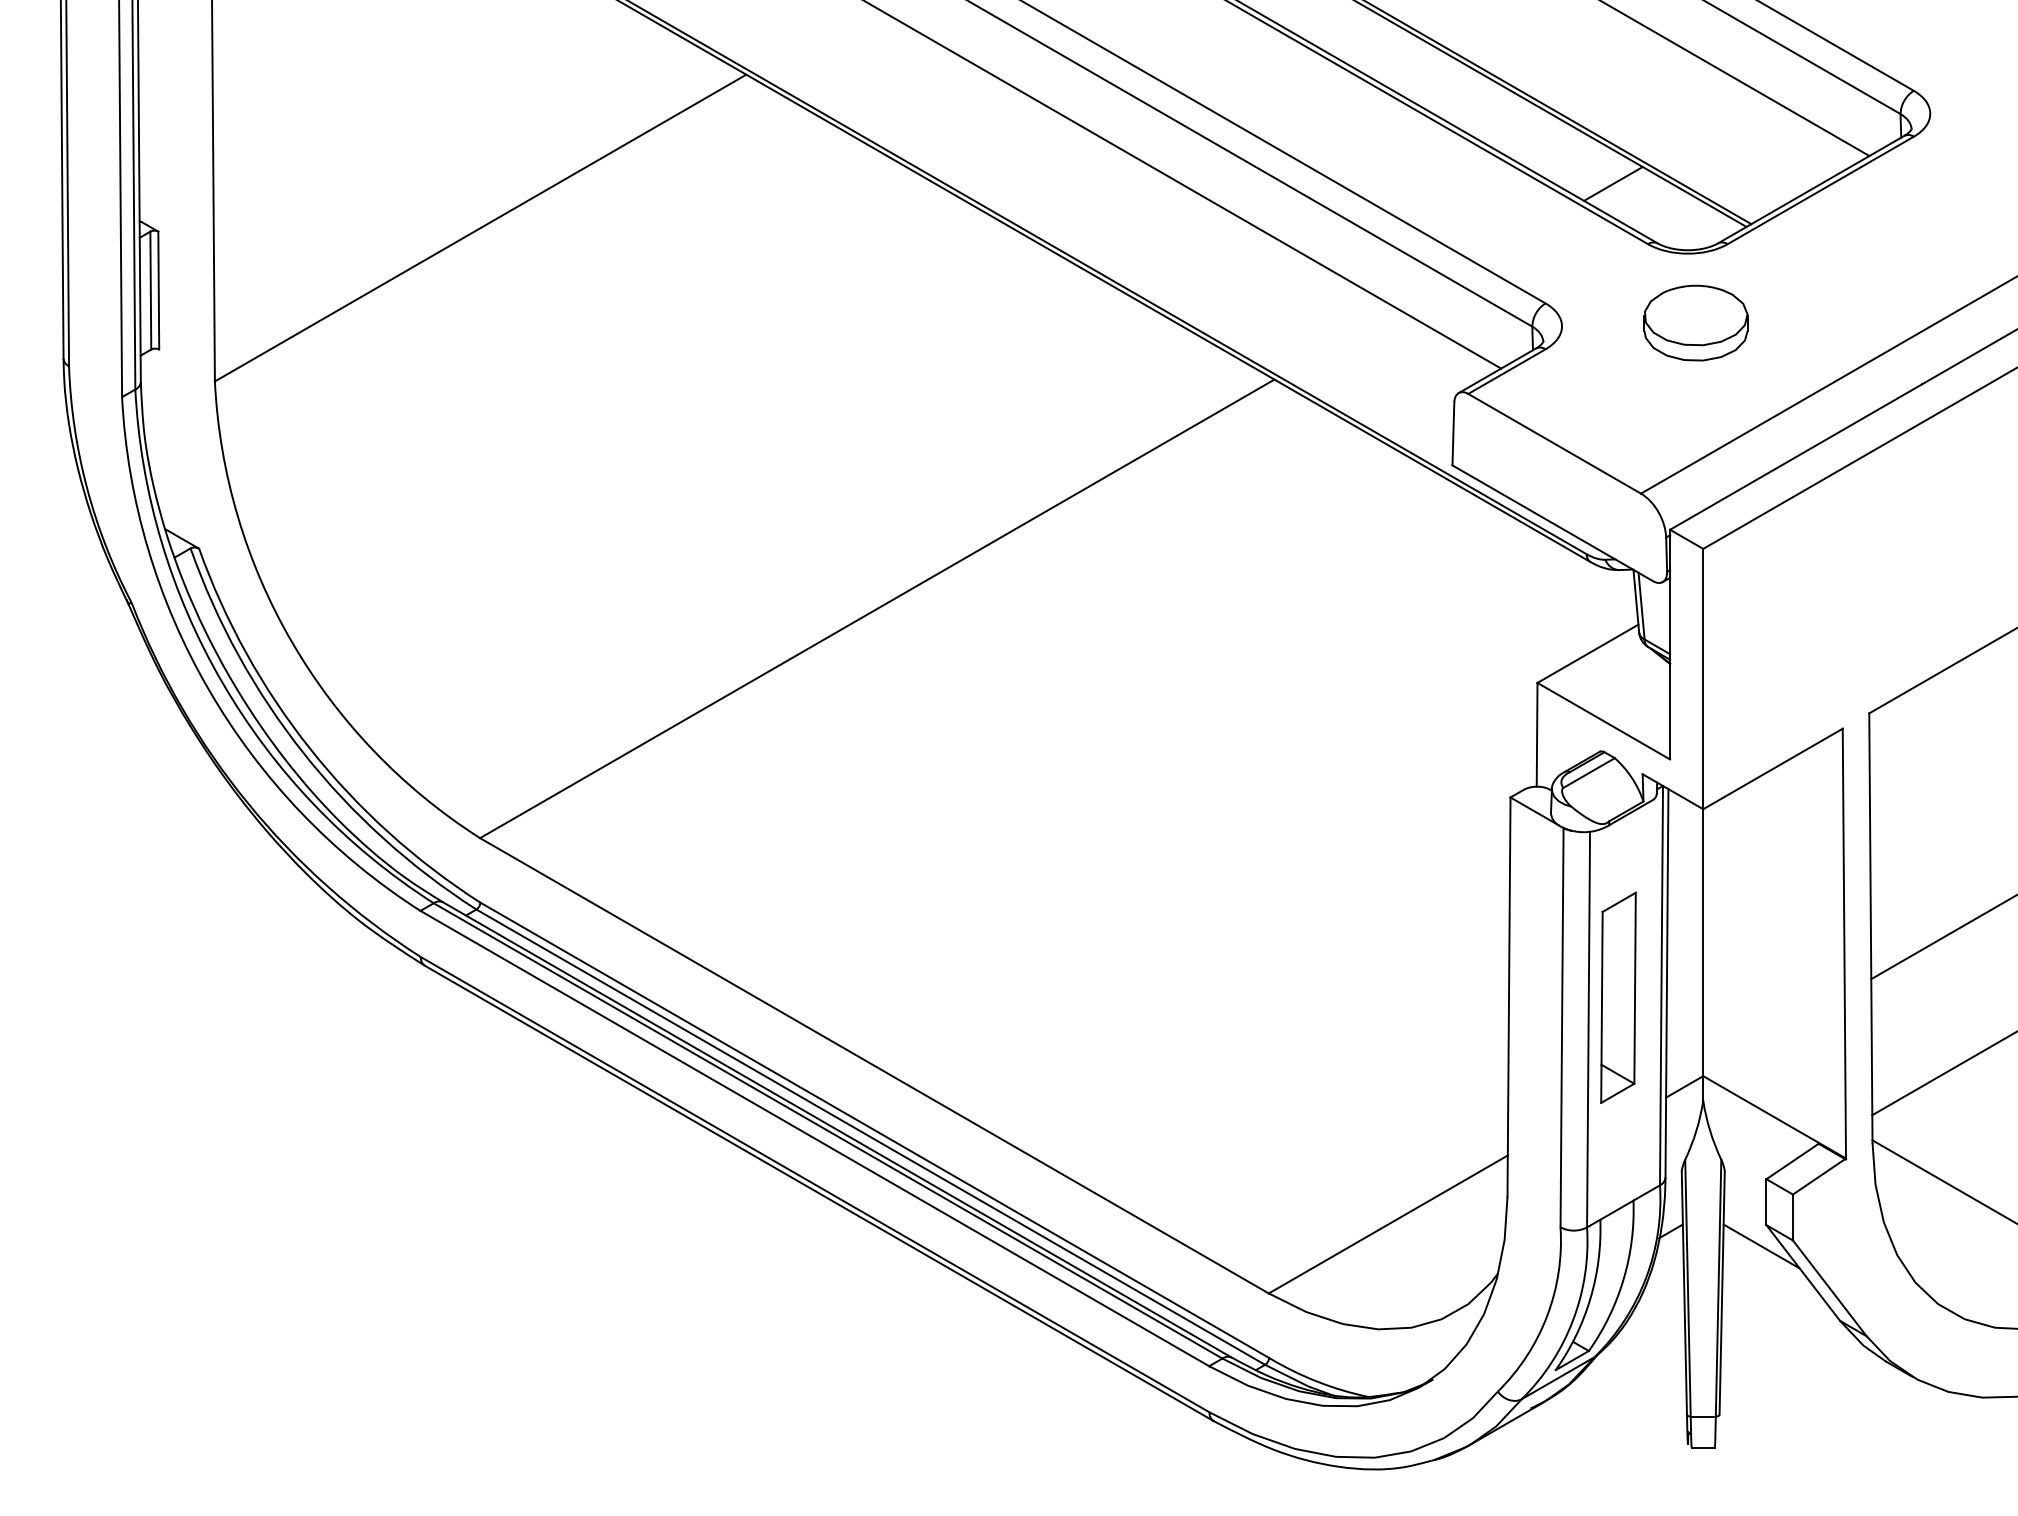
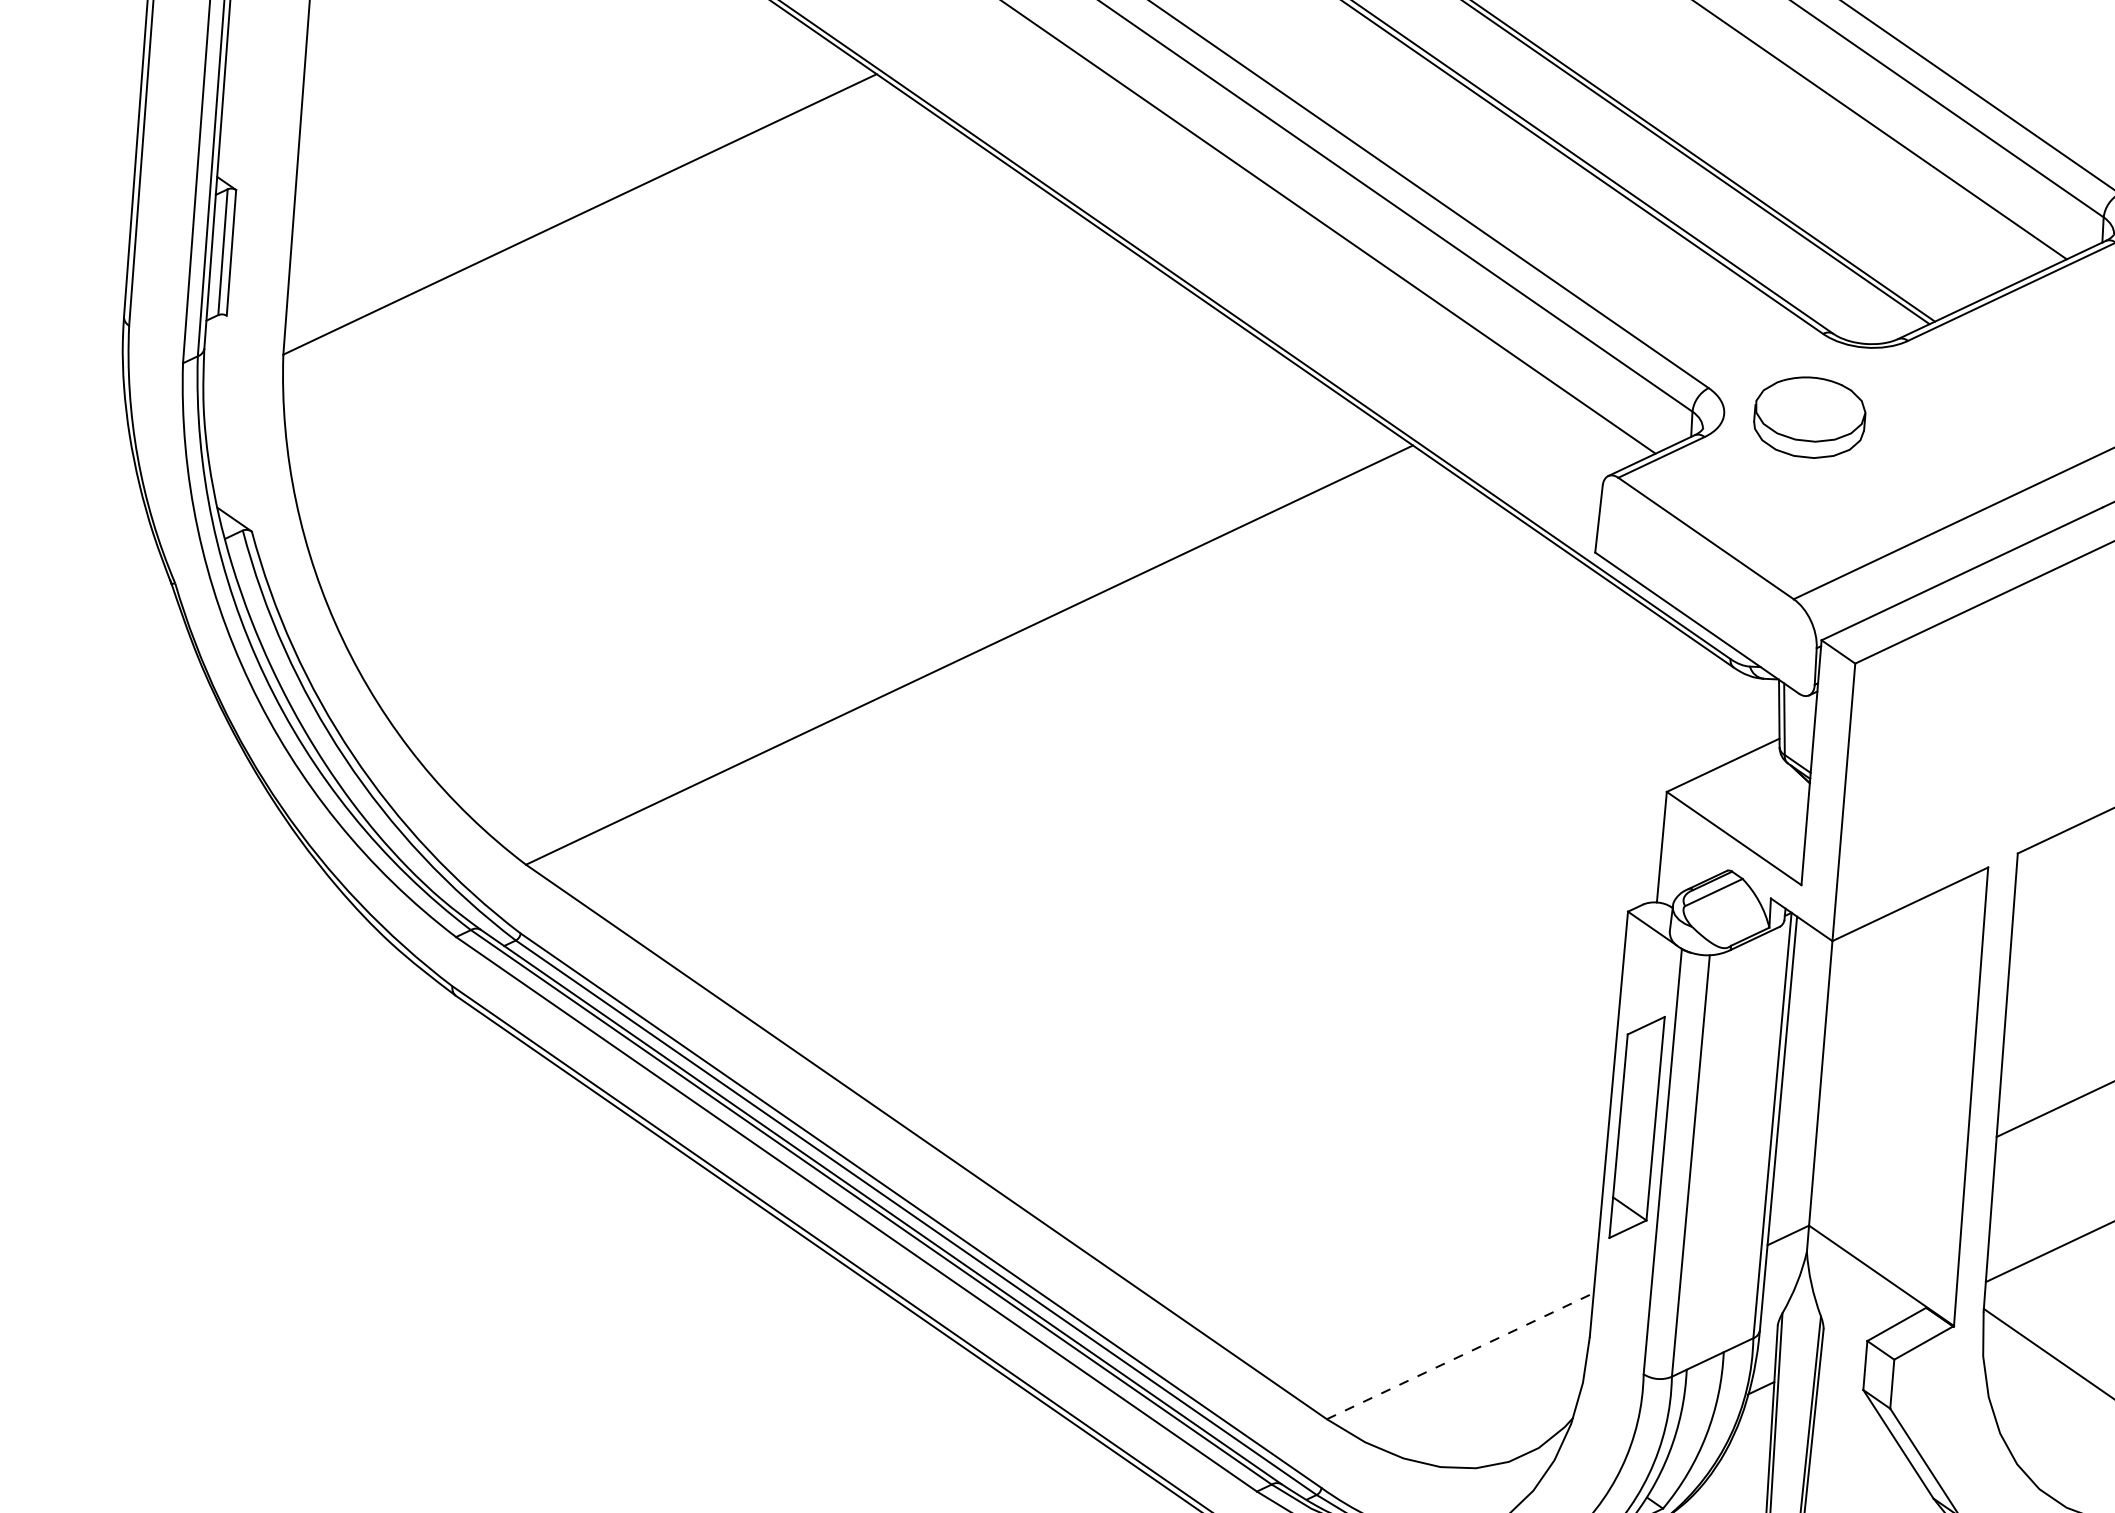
line: (1613, 183) -> (1791, 266), removed
part: (1695, 322) -> (1809, 416), moved
part: (1618, 997) -> (1637, 1127), moved
line: (1388, 1224) -> (1460, 1356), solid -> dashed
line: (1761, 1246) -> (1856, 1412), removed

